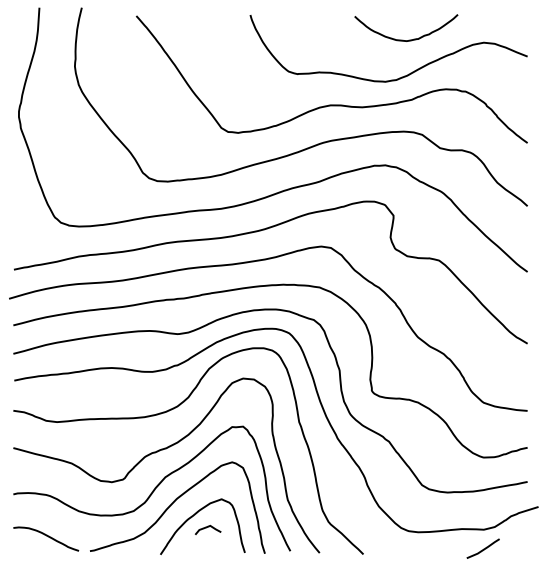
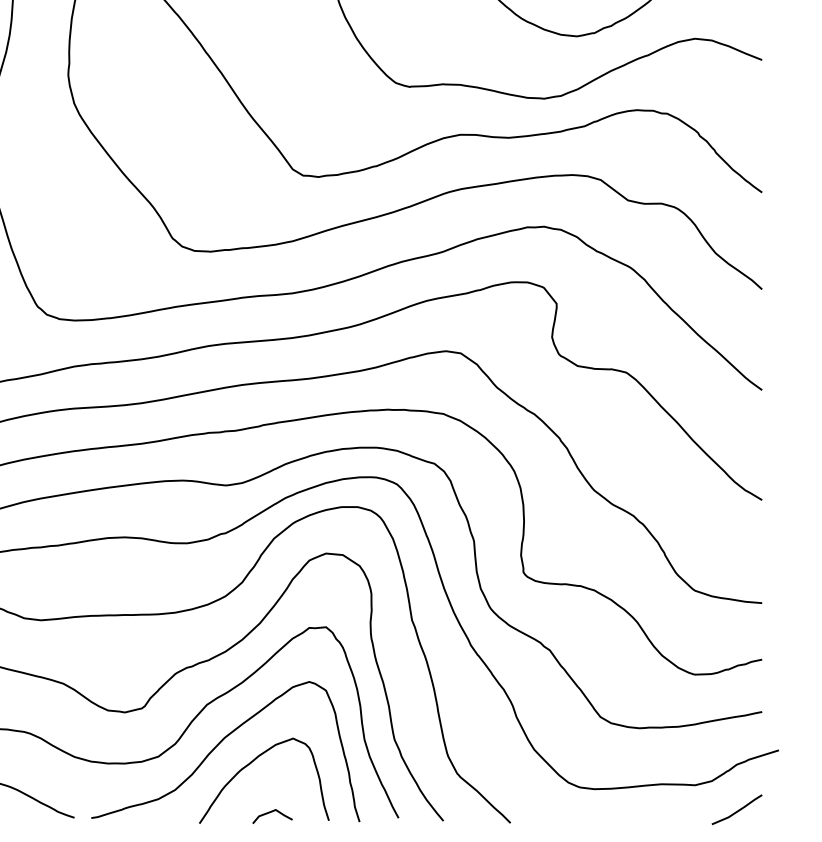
curve: (208, 527) -> (273, 812), moved
line: (483, 548) -> (737, 809), moved

